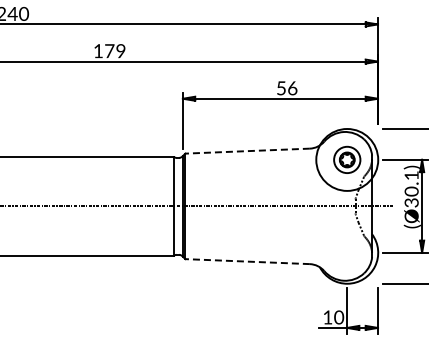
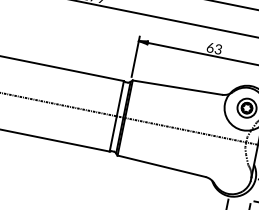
text: (286, 88) -> (214, 48), 56 -> 63
line: (247, 151) -> (177, 87), dashed -> solid
line: (247, 261) -> (161, 166), dashed -> solid

